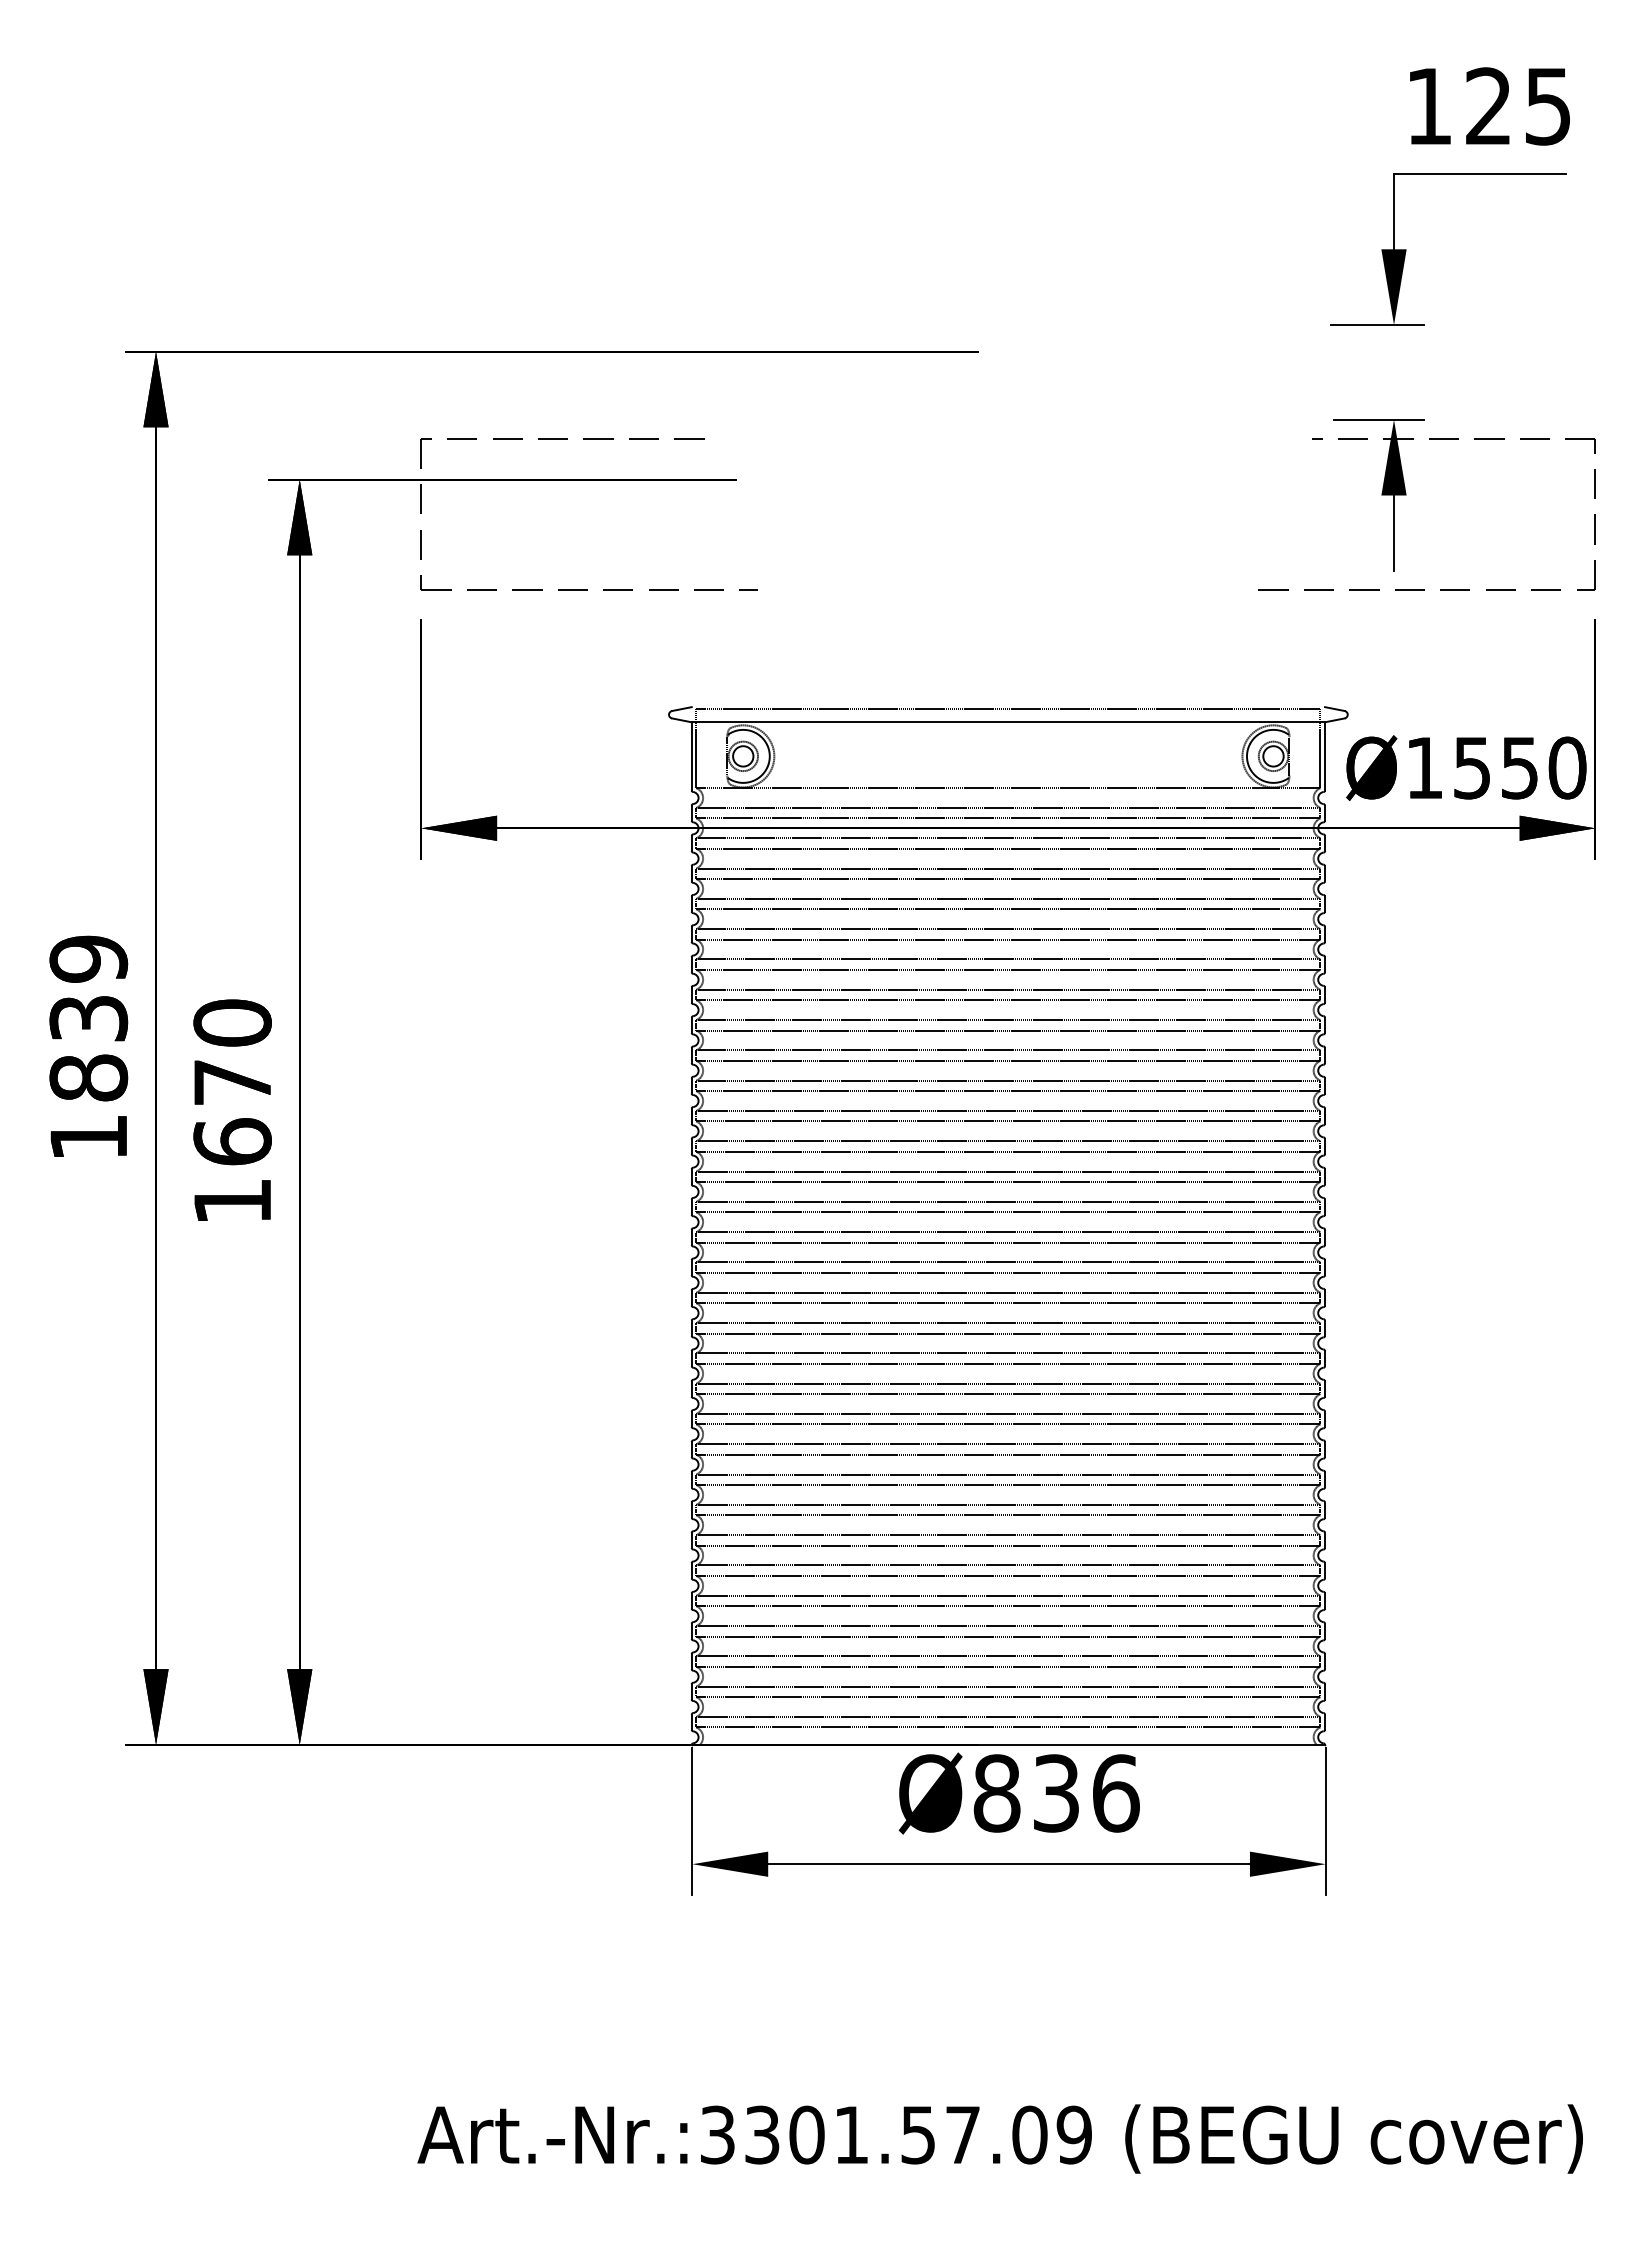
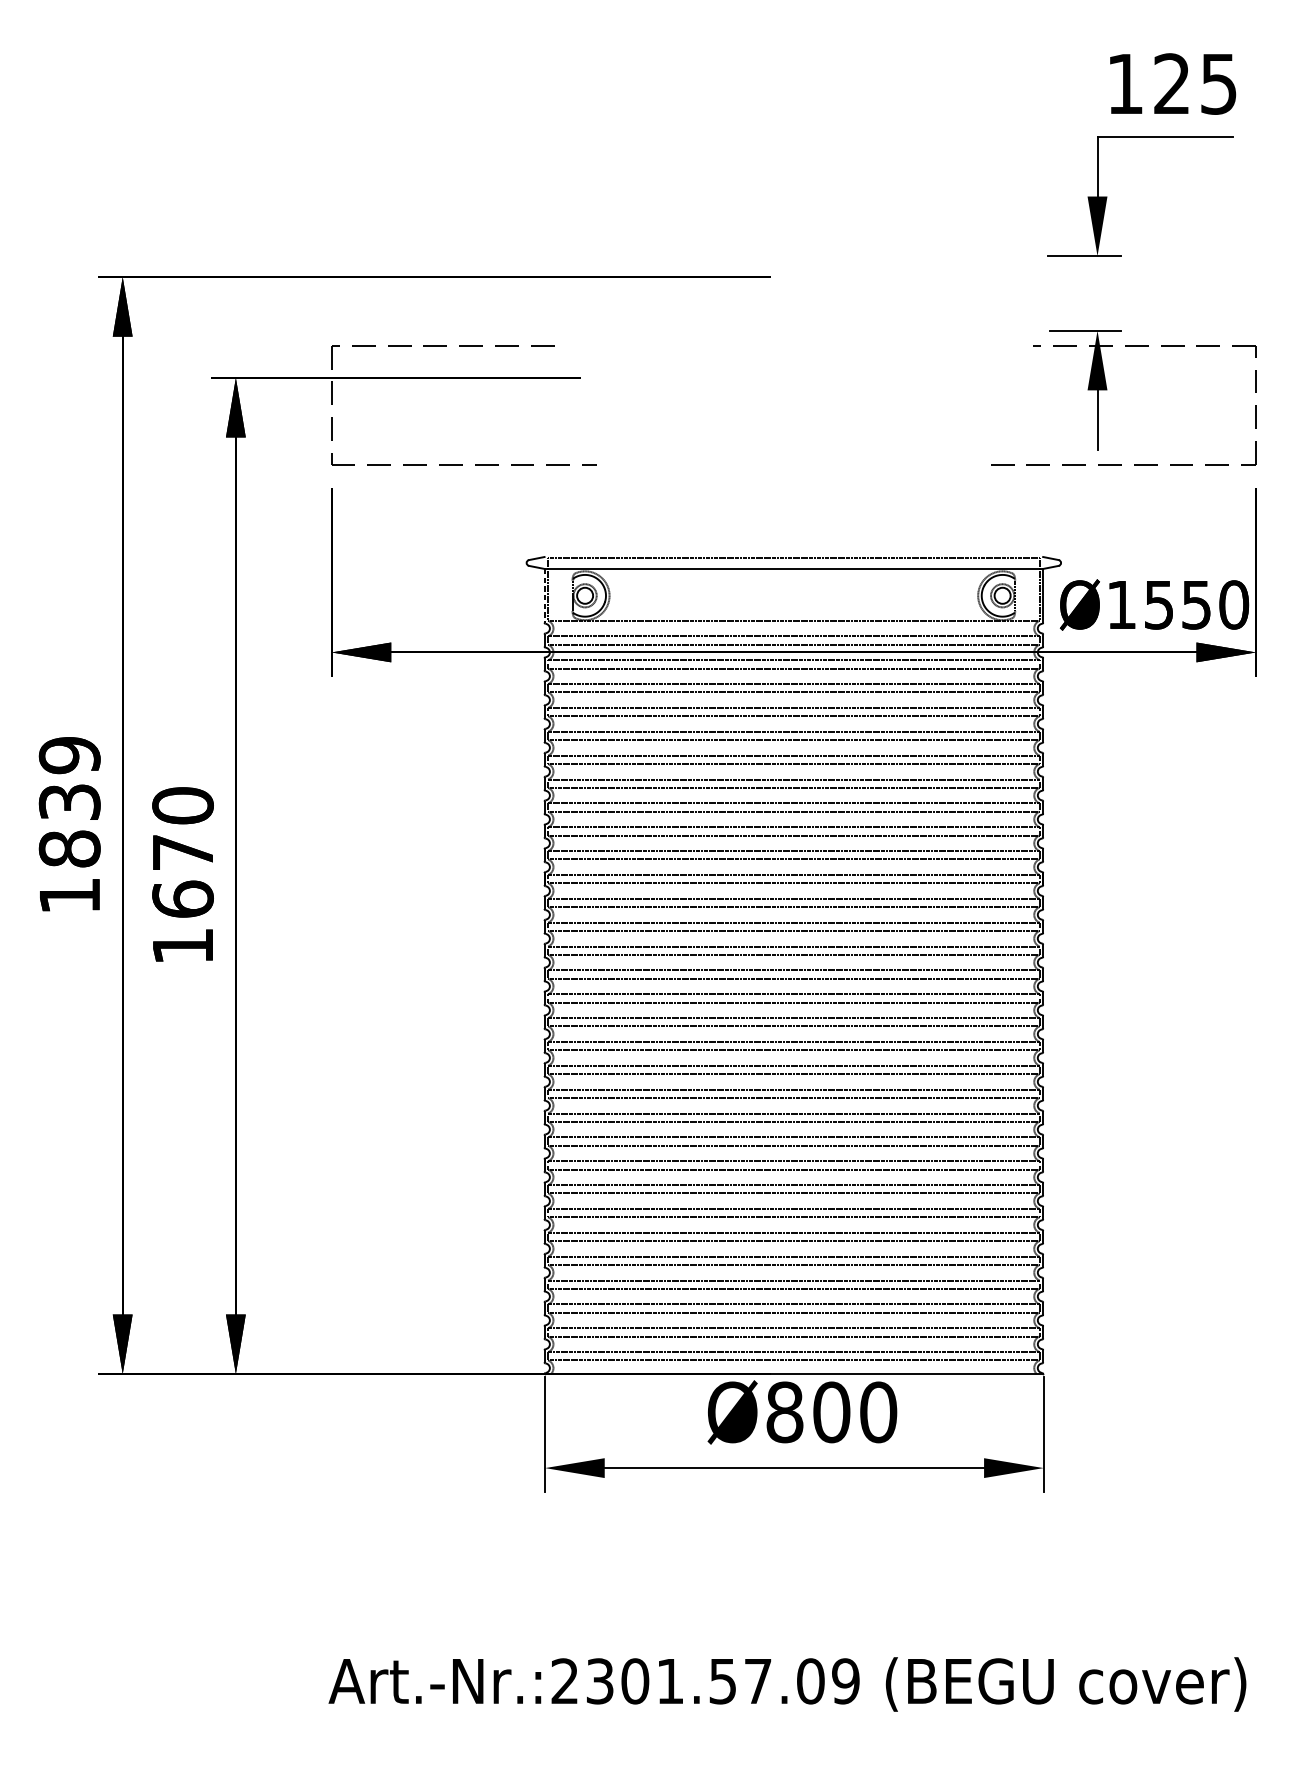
line: (691, 756) -> (544, 595), solid -> dashed
text: (1086, 1793) -> (855, 1412), Ø836 -> Ø800
text: (717, 2134) -> (564, 1680), Art.-Nr.:3301.57.09 -> Art.-Nr.:2301.57.09

